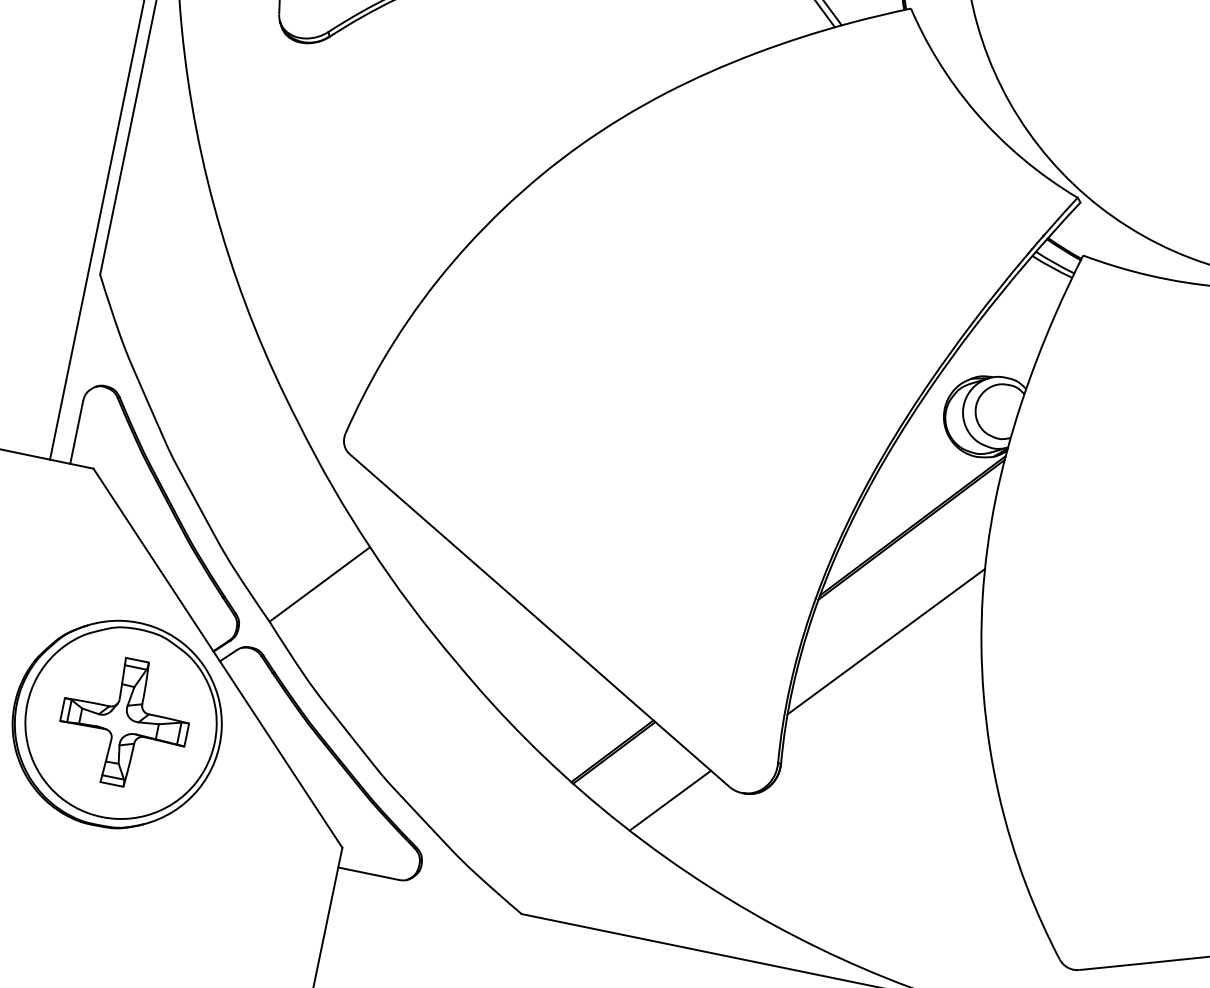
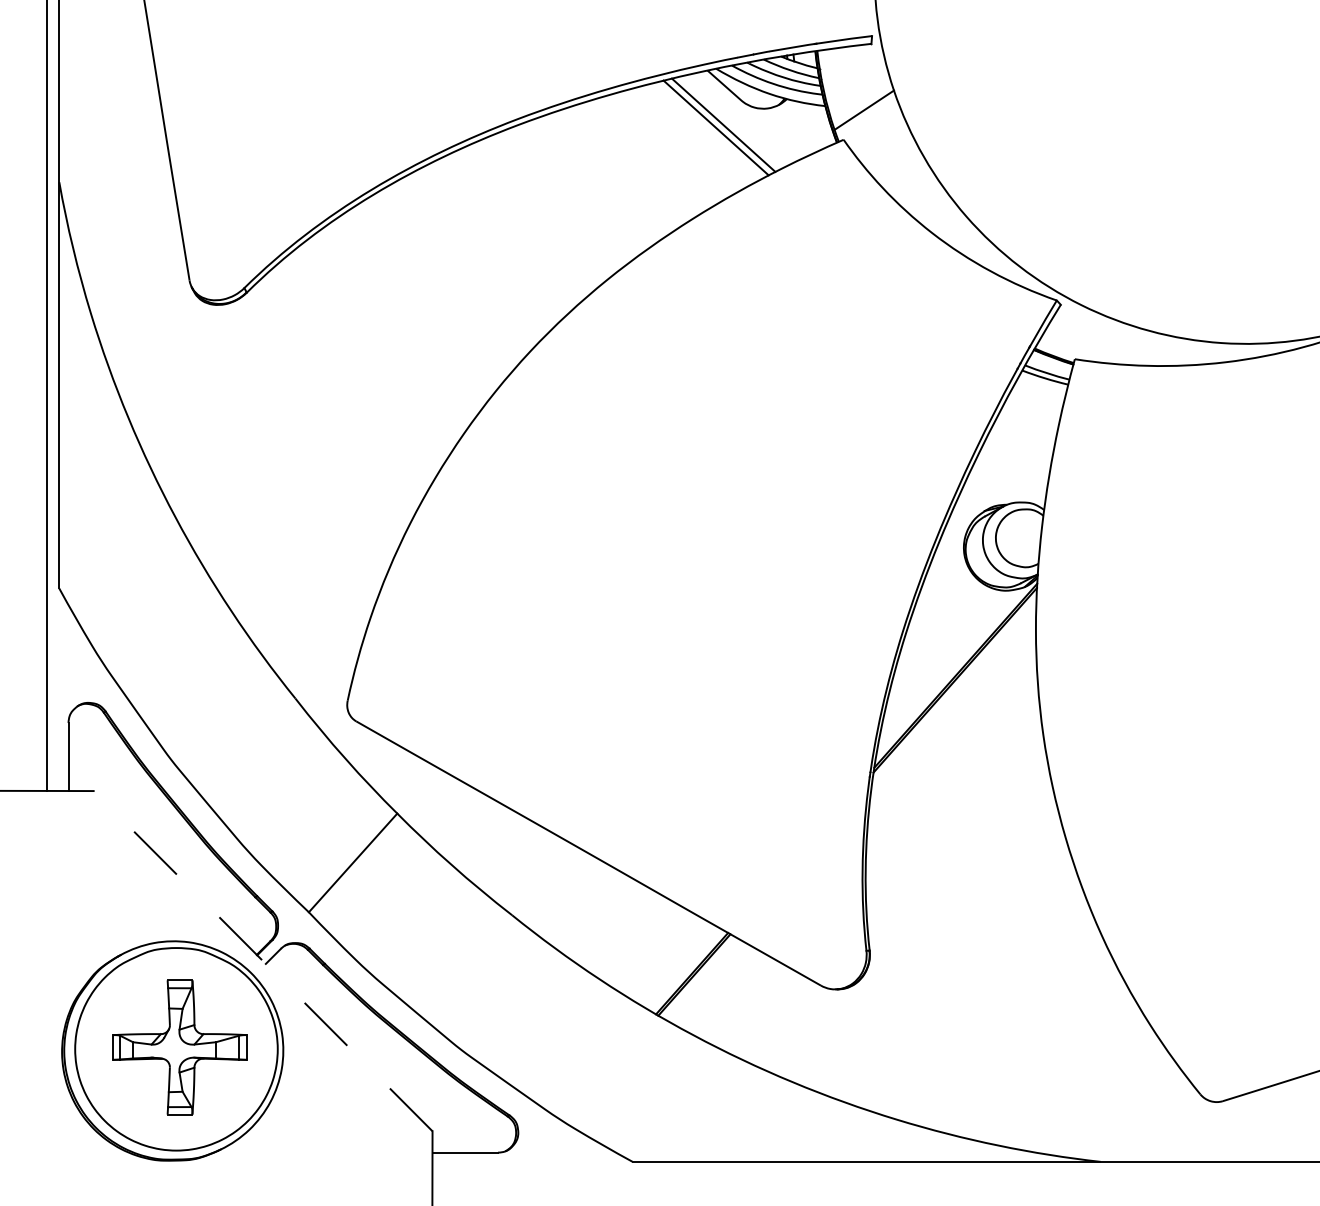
line: (886, 641) -> (952, 801), removed
line: (217, 657) -> (262, 960), solid -> dashed
line: (670, 800) -> (762, 1012), removed

